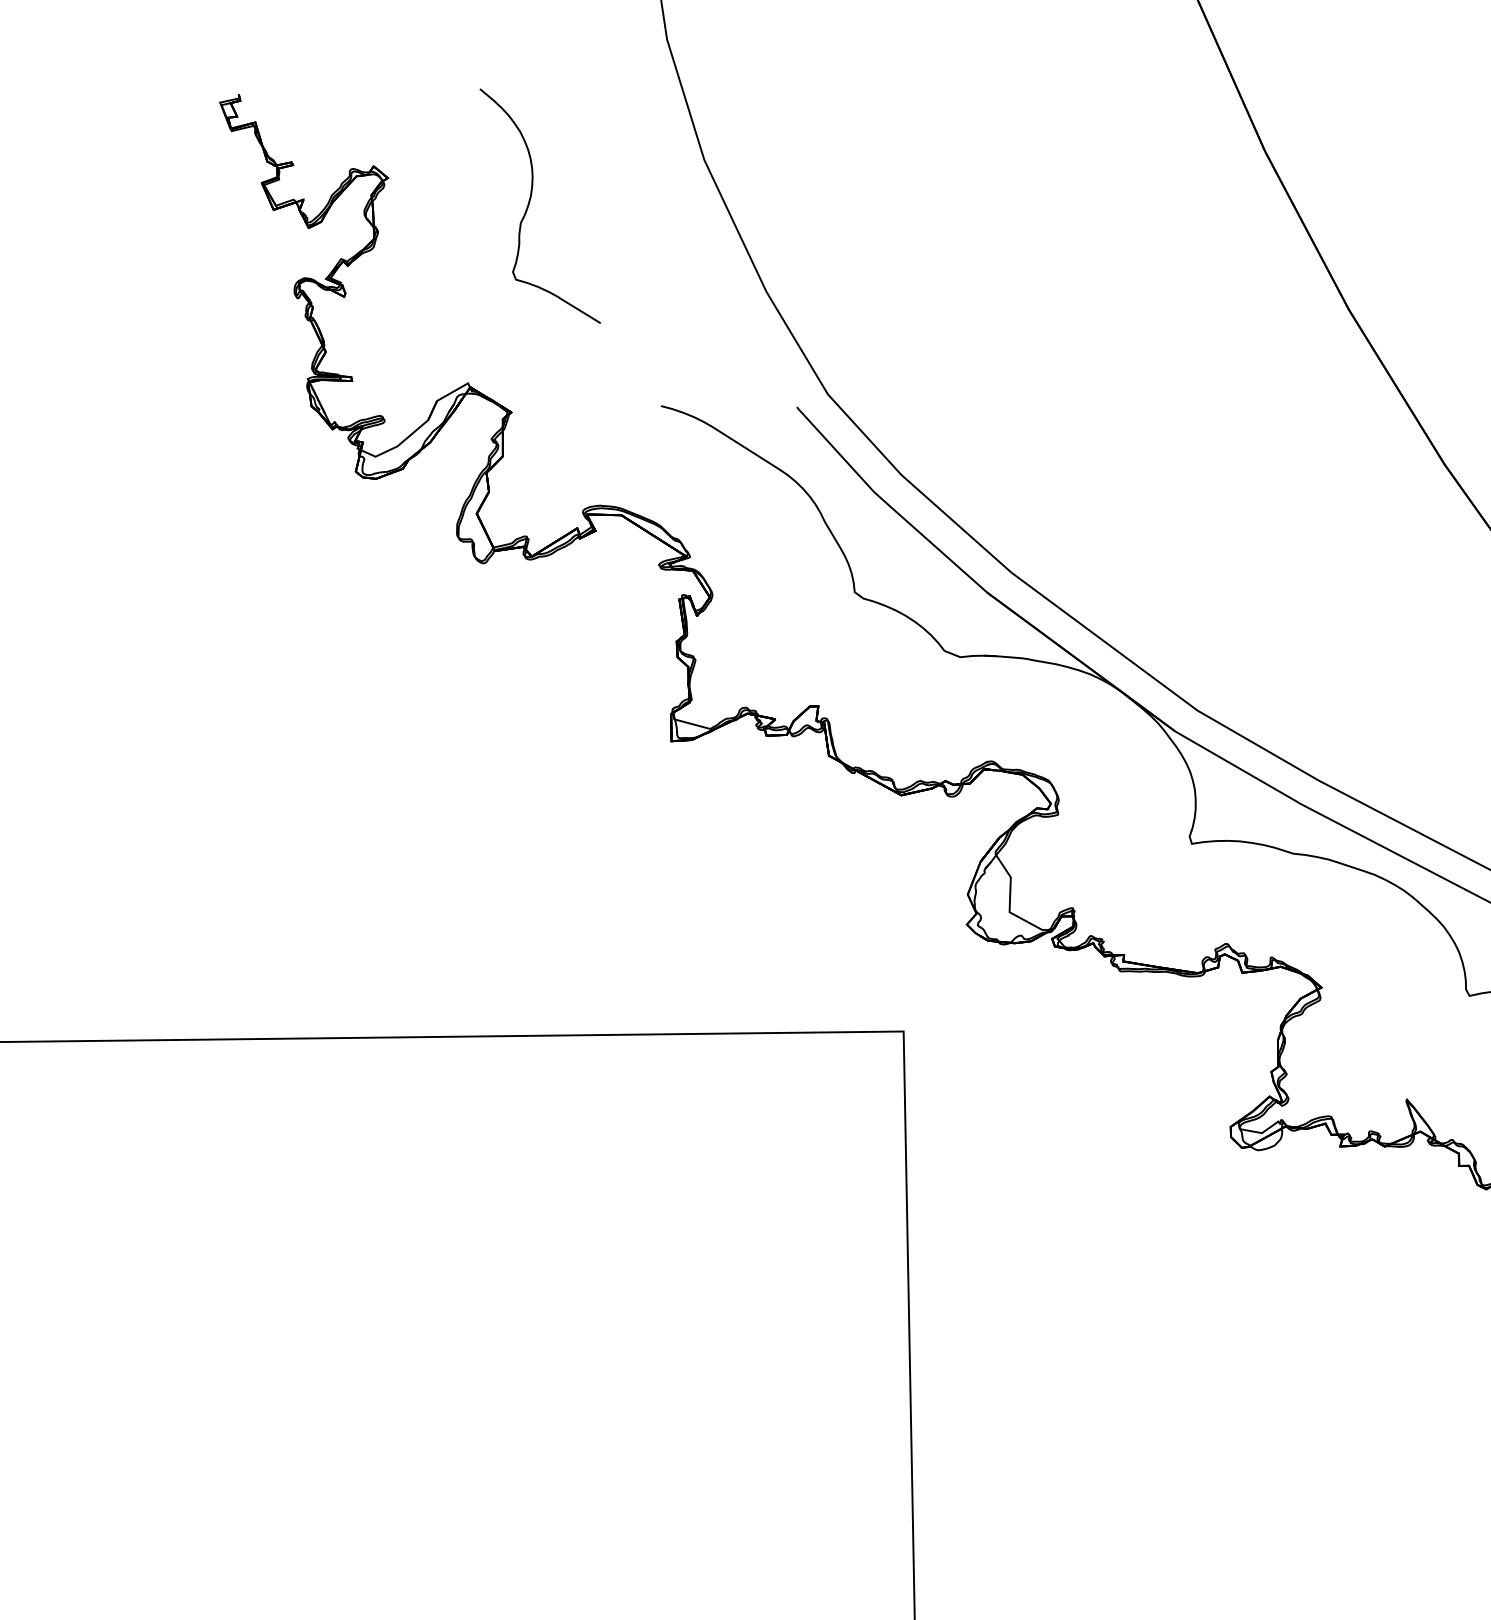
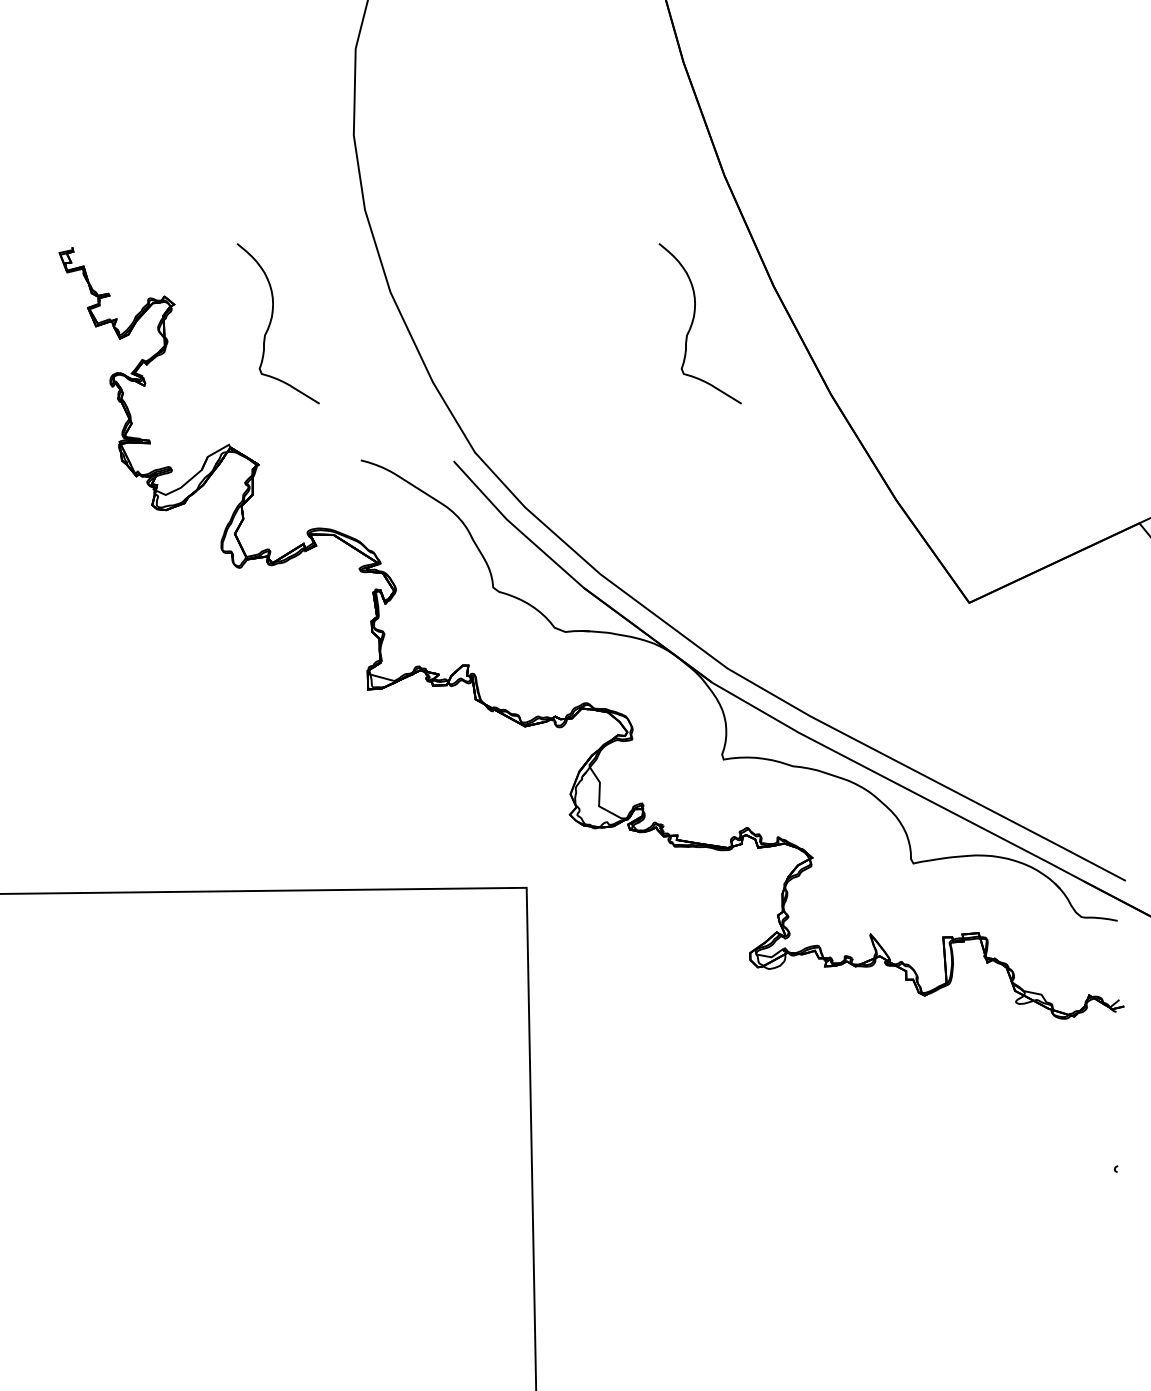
curve: (1147, 204) -> (693, 322), added

